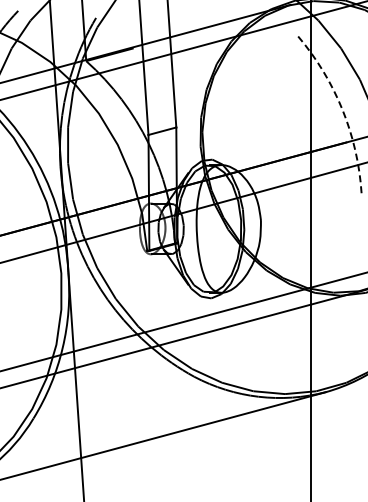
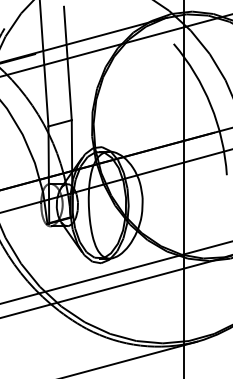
arc: (342, 109) -> (210, 105), dashed -> solid

